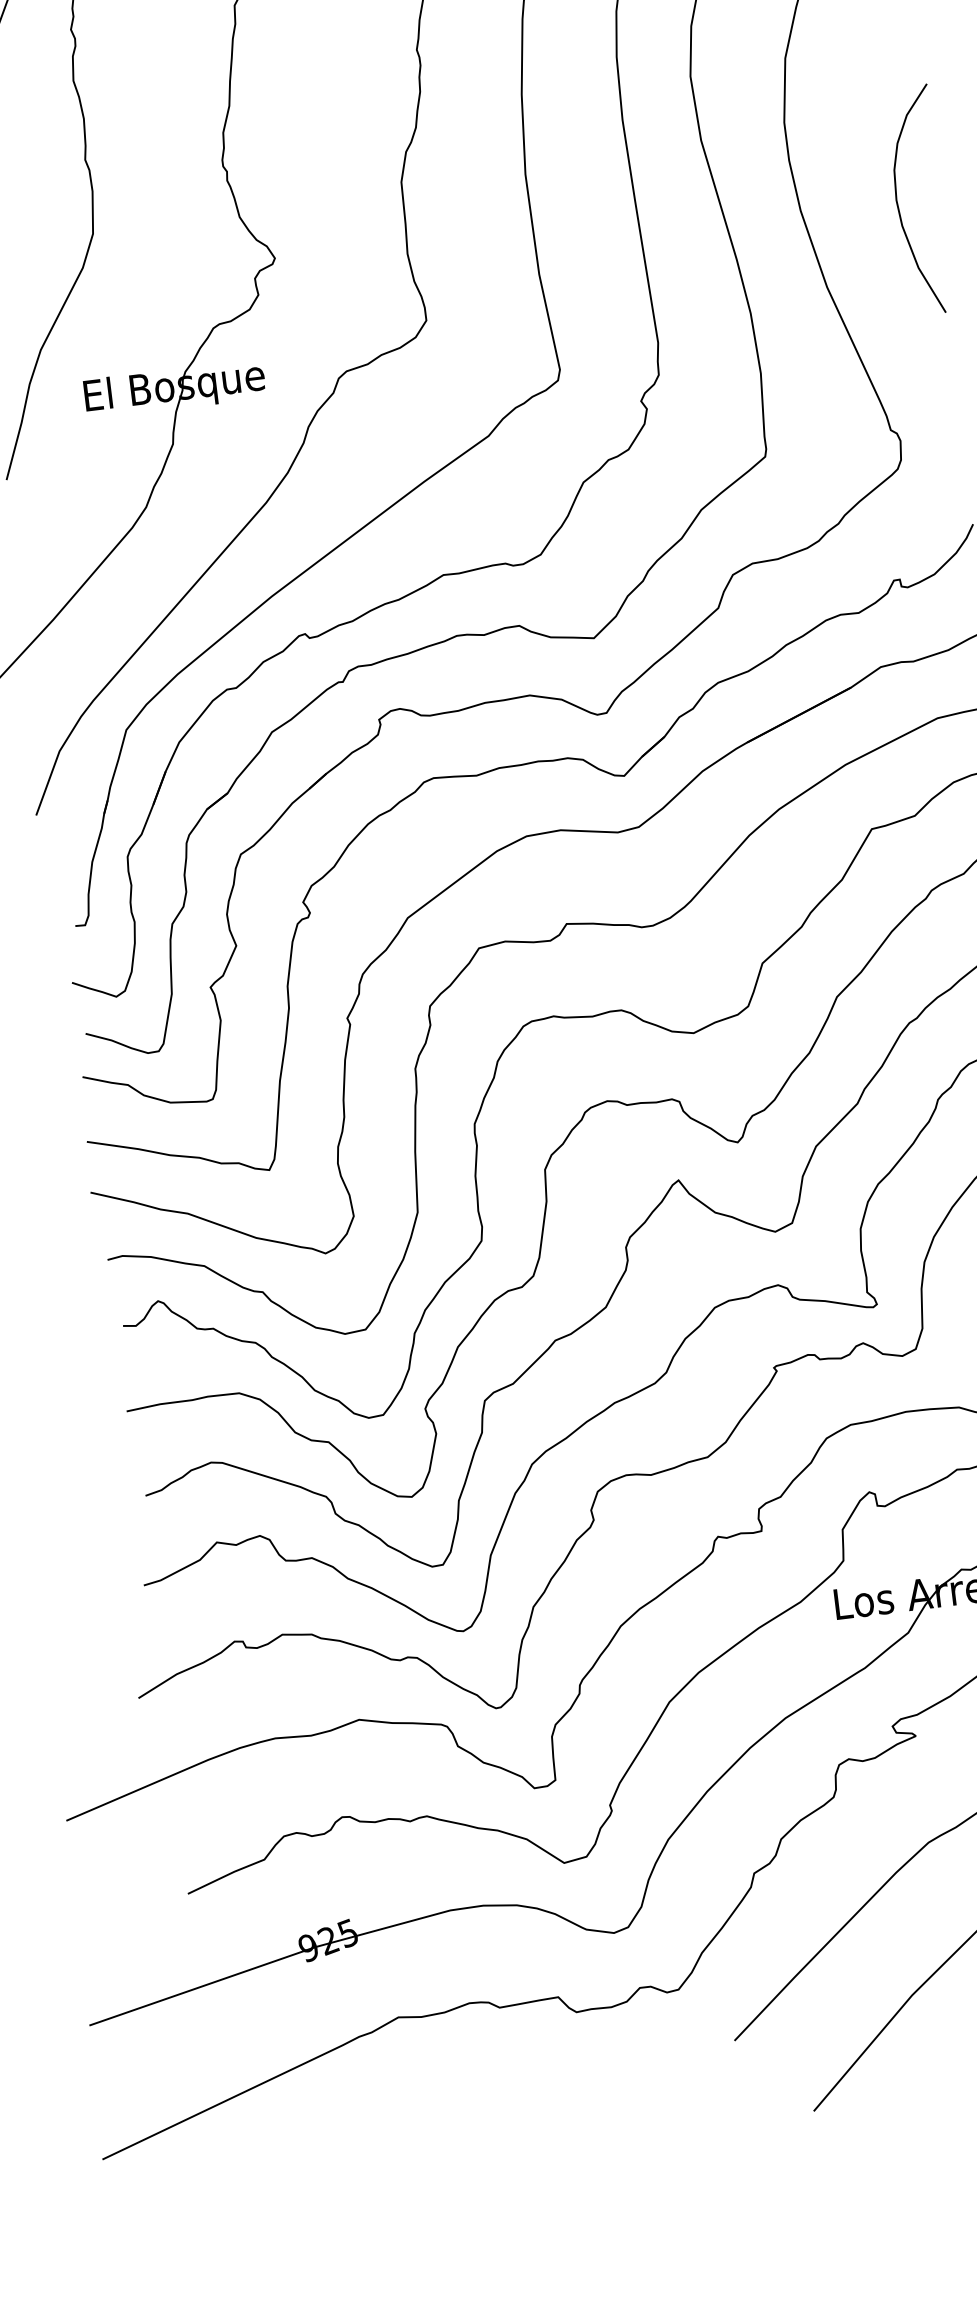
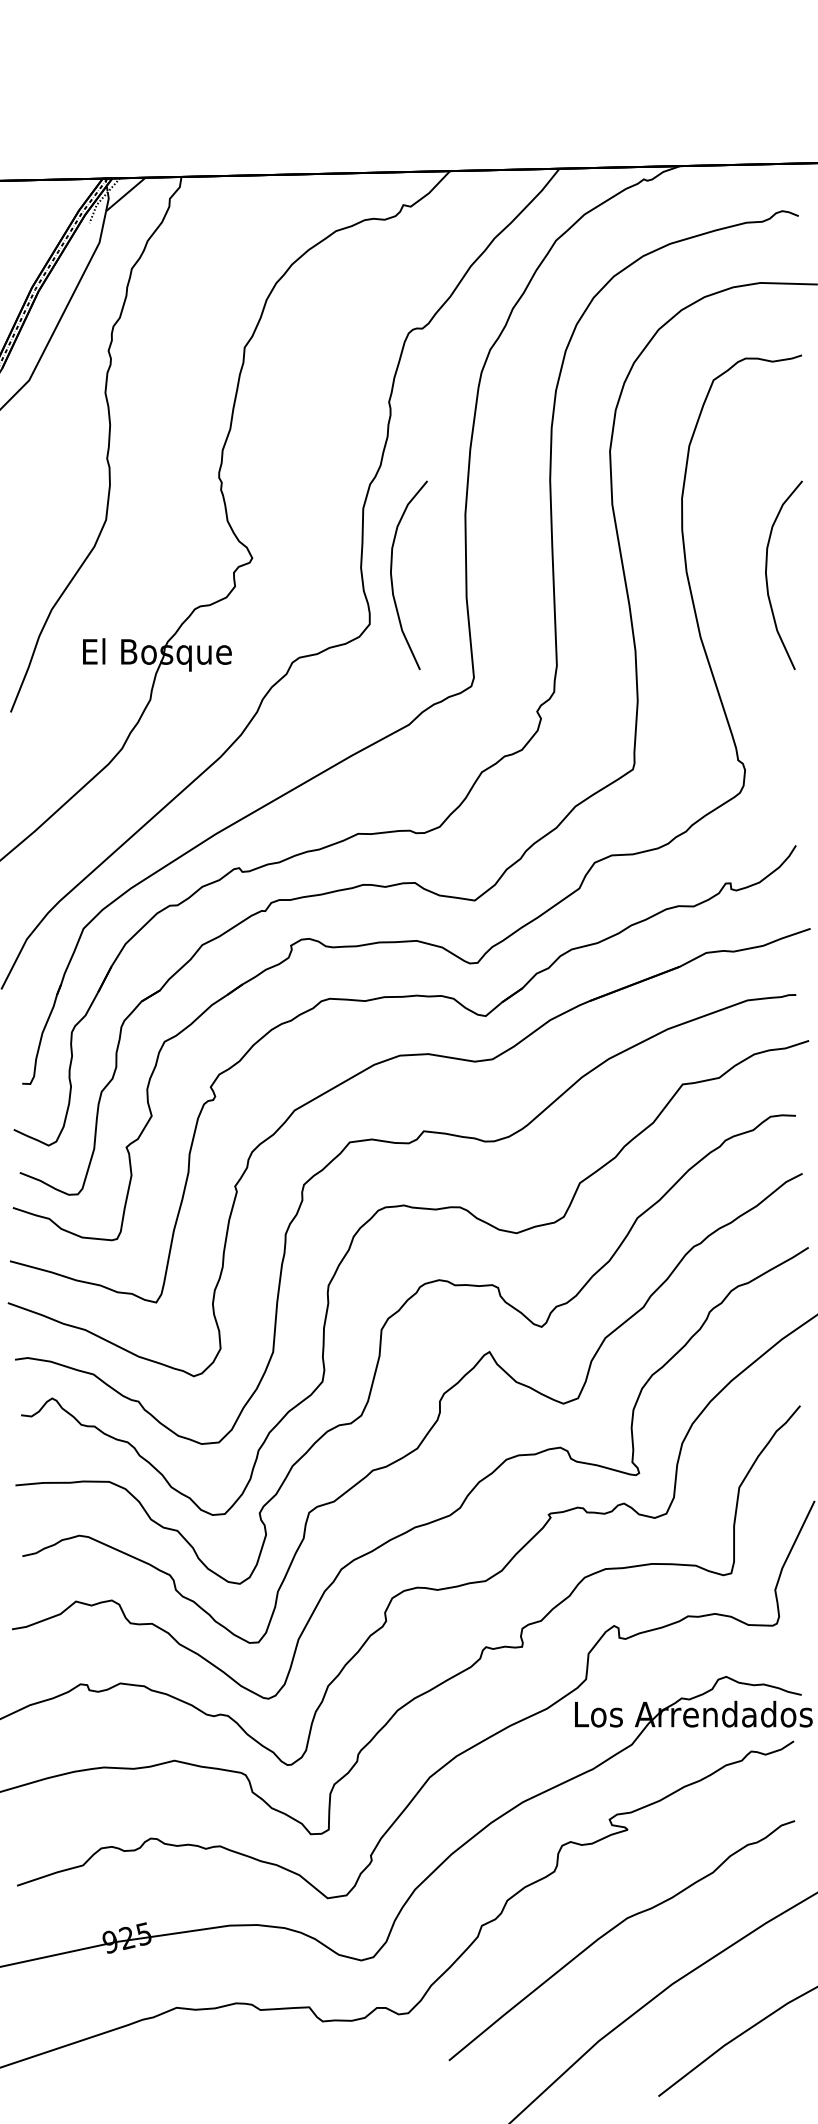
curve: (446, 258) -> (392, 575), added

